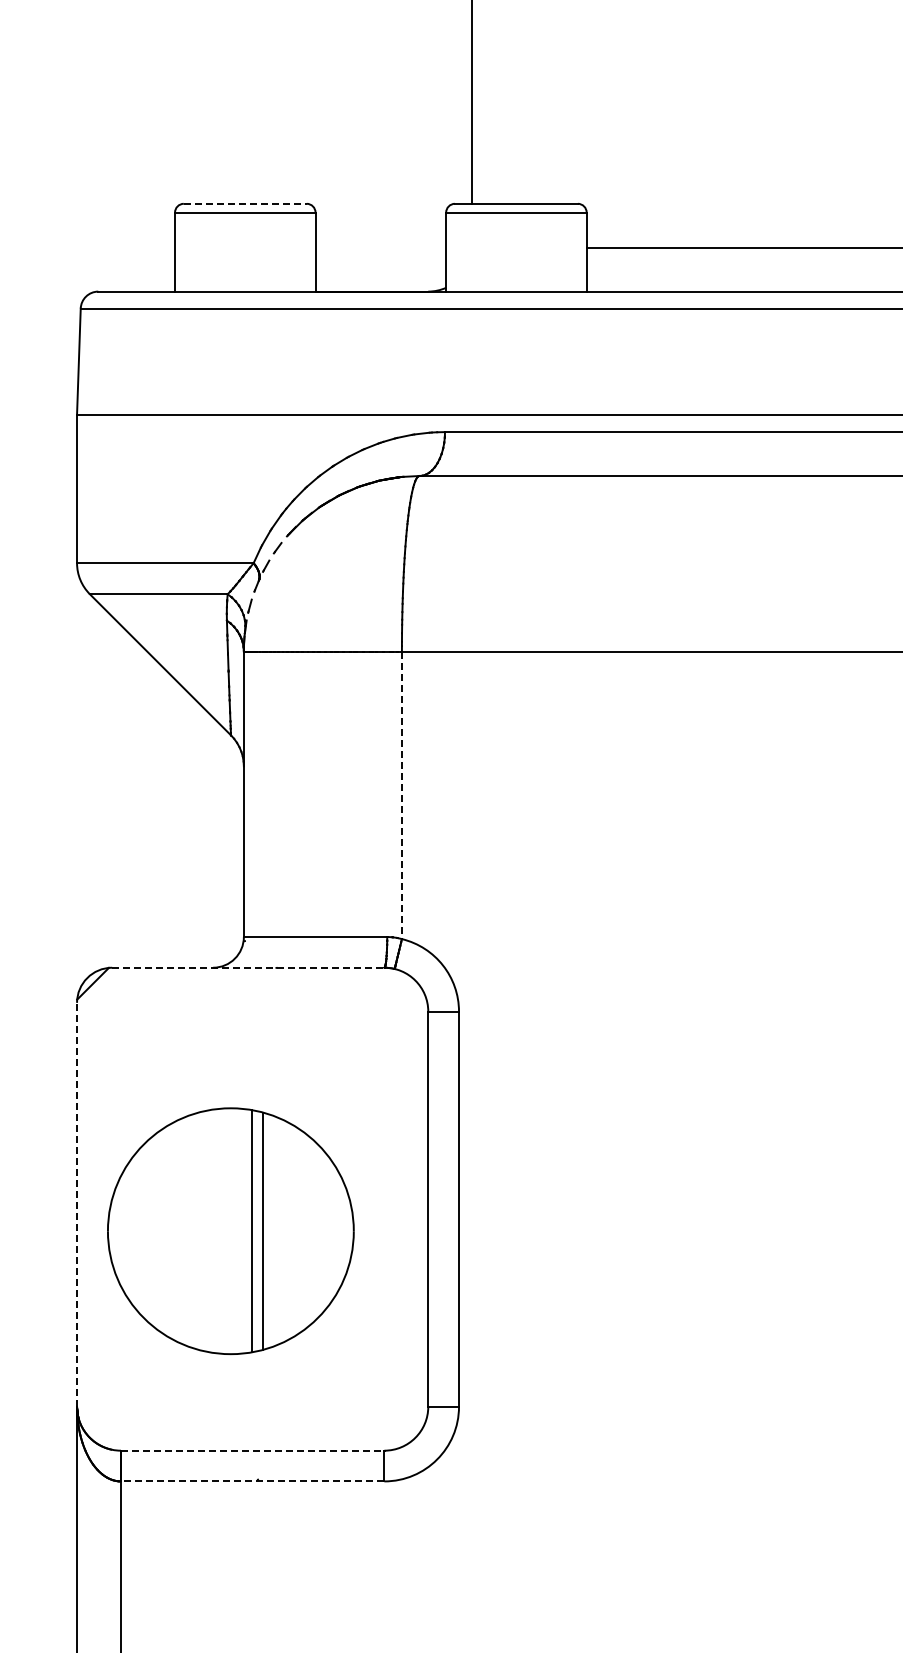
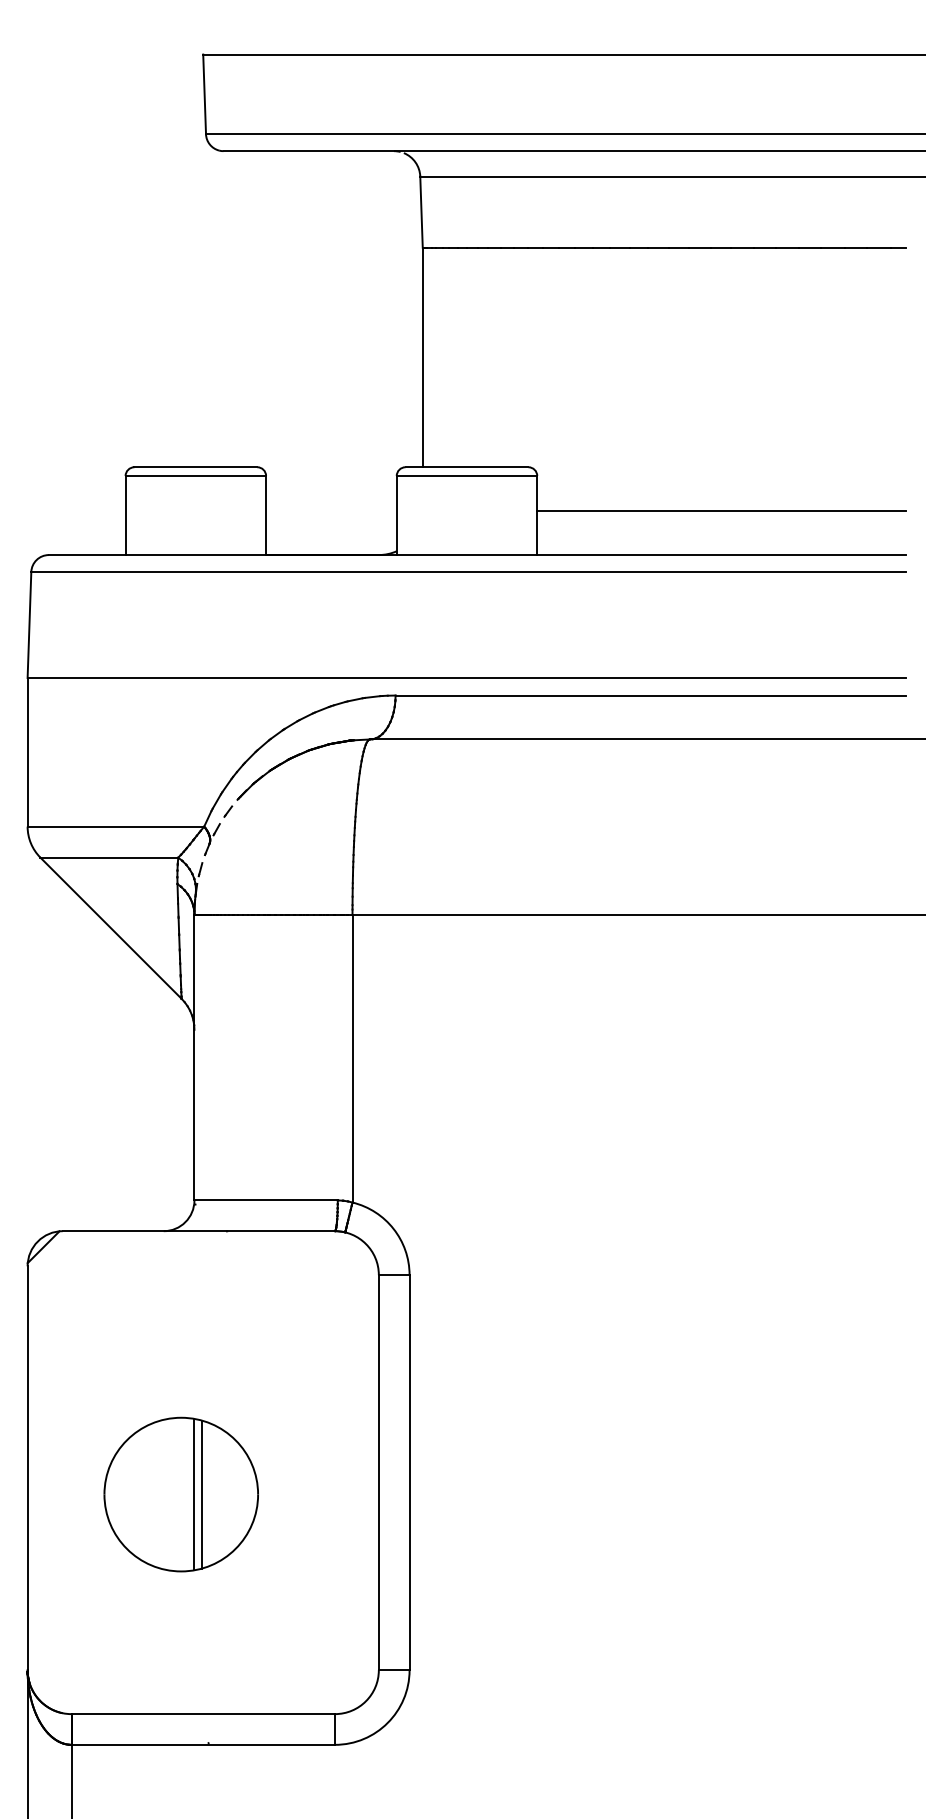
line: (245, 204) -> (196, 467), dashed -> solid
line: (401, 795) -> (352, 1058), dashed -> solid
line: (248, 968) -> (199, 1231), dashed -> solid
line: (76, 1205) -> (27, 1468), dashed -> solid
part: (229, 1231) -> (180, 1494), size x0.62
line: (252, 1451) -> (203, 1714), dashed -> solid
line: (252, 1481) -> (203, 1744), dashed -> solid

